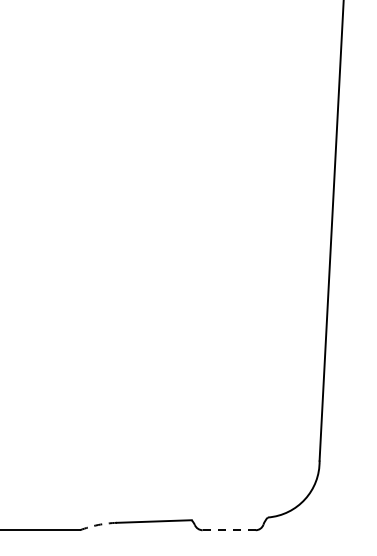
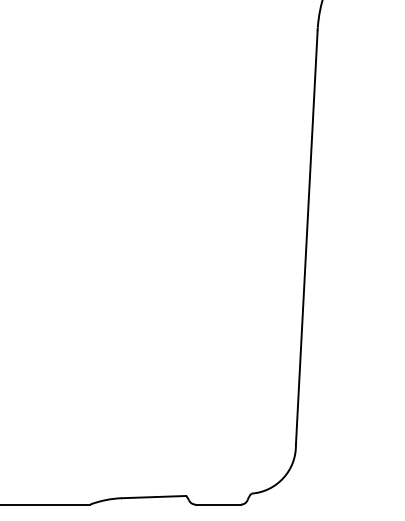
arc: (97, 525) -> (105, 500), dashed -> solid
line: (229, 530) -> (218, 504), dashed -> solid

